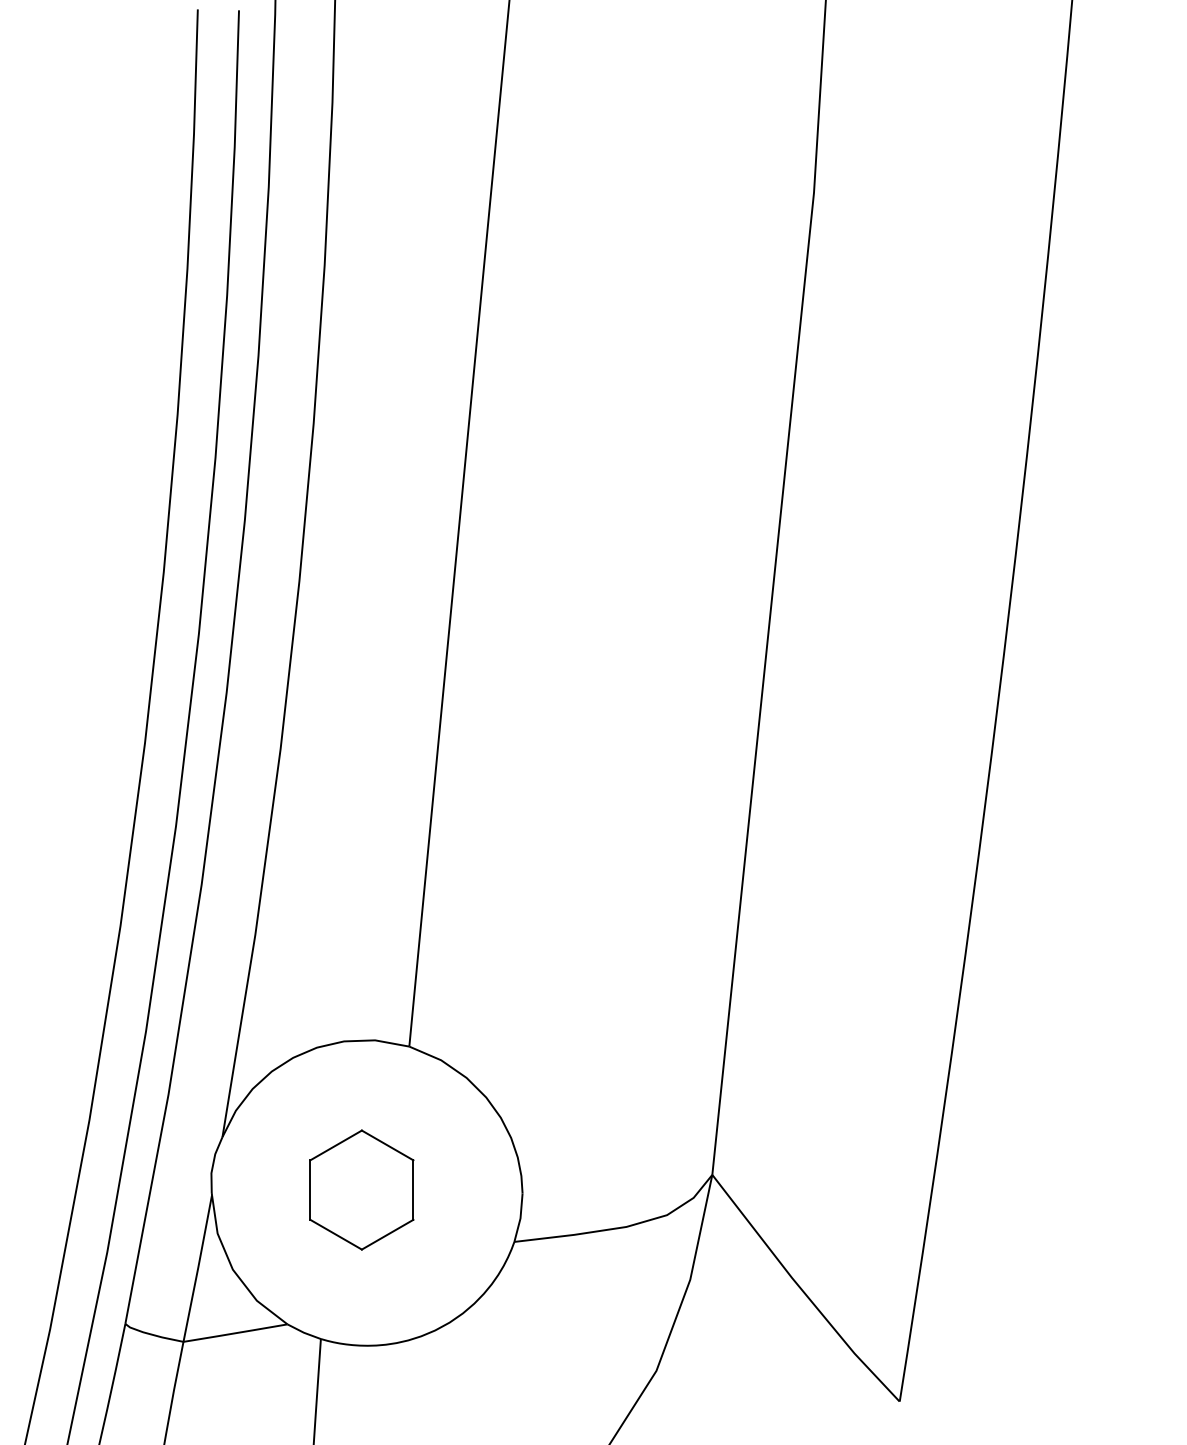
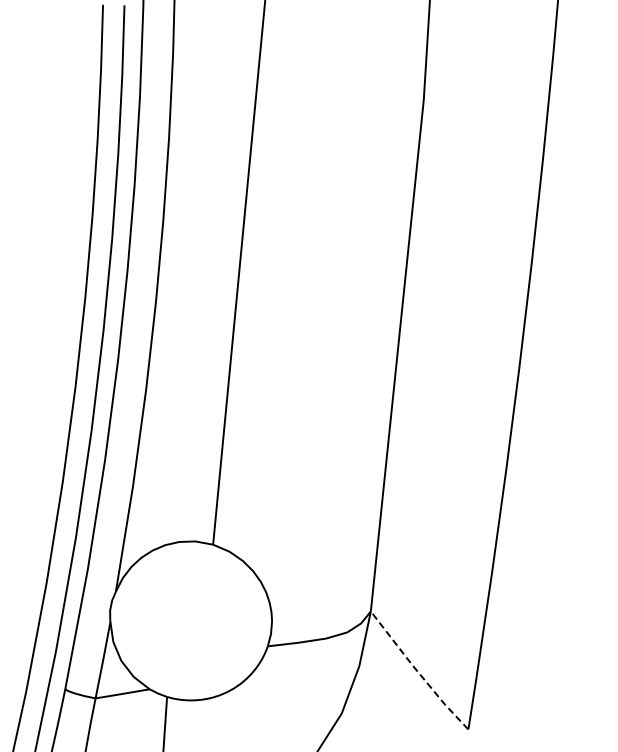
part: (361, 1190) -> (188, 619), removed
line: (801, 1290) -> (417, 671), solid -> dashed

